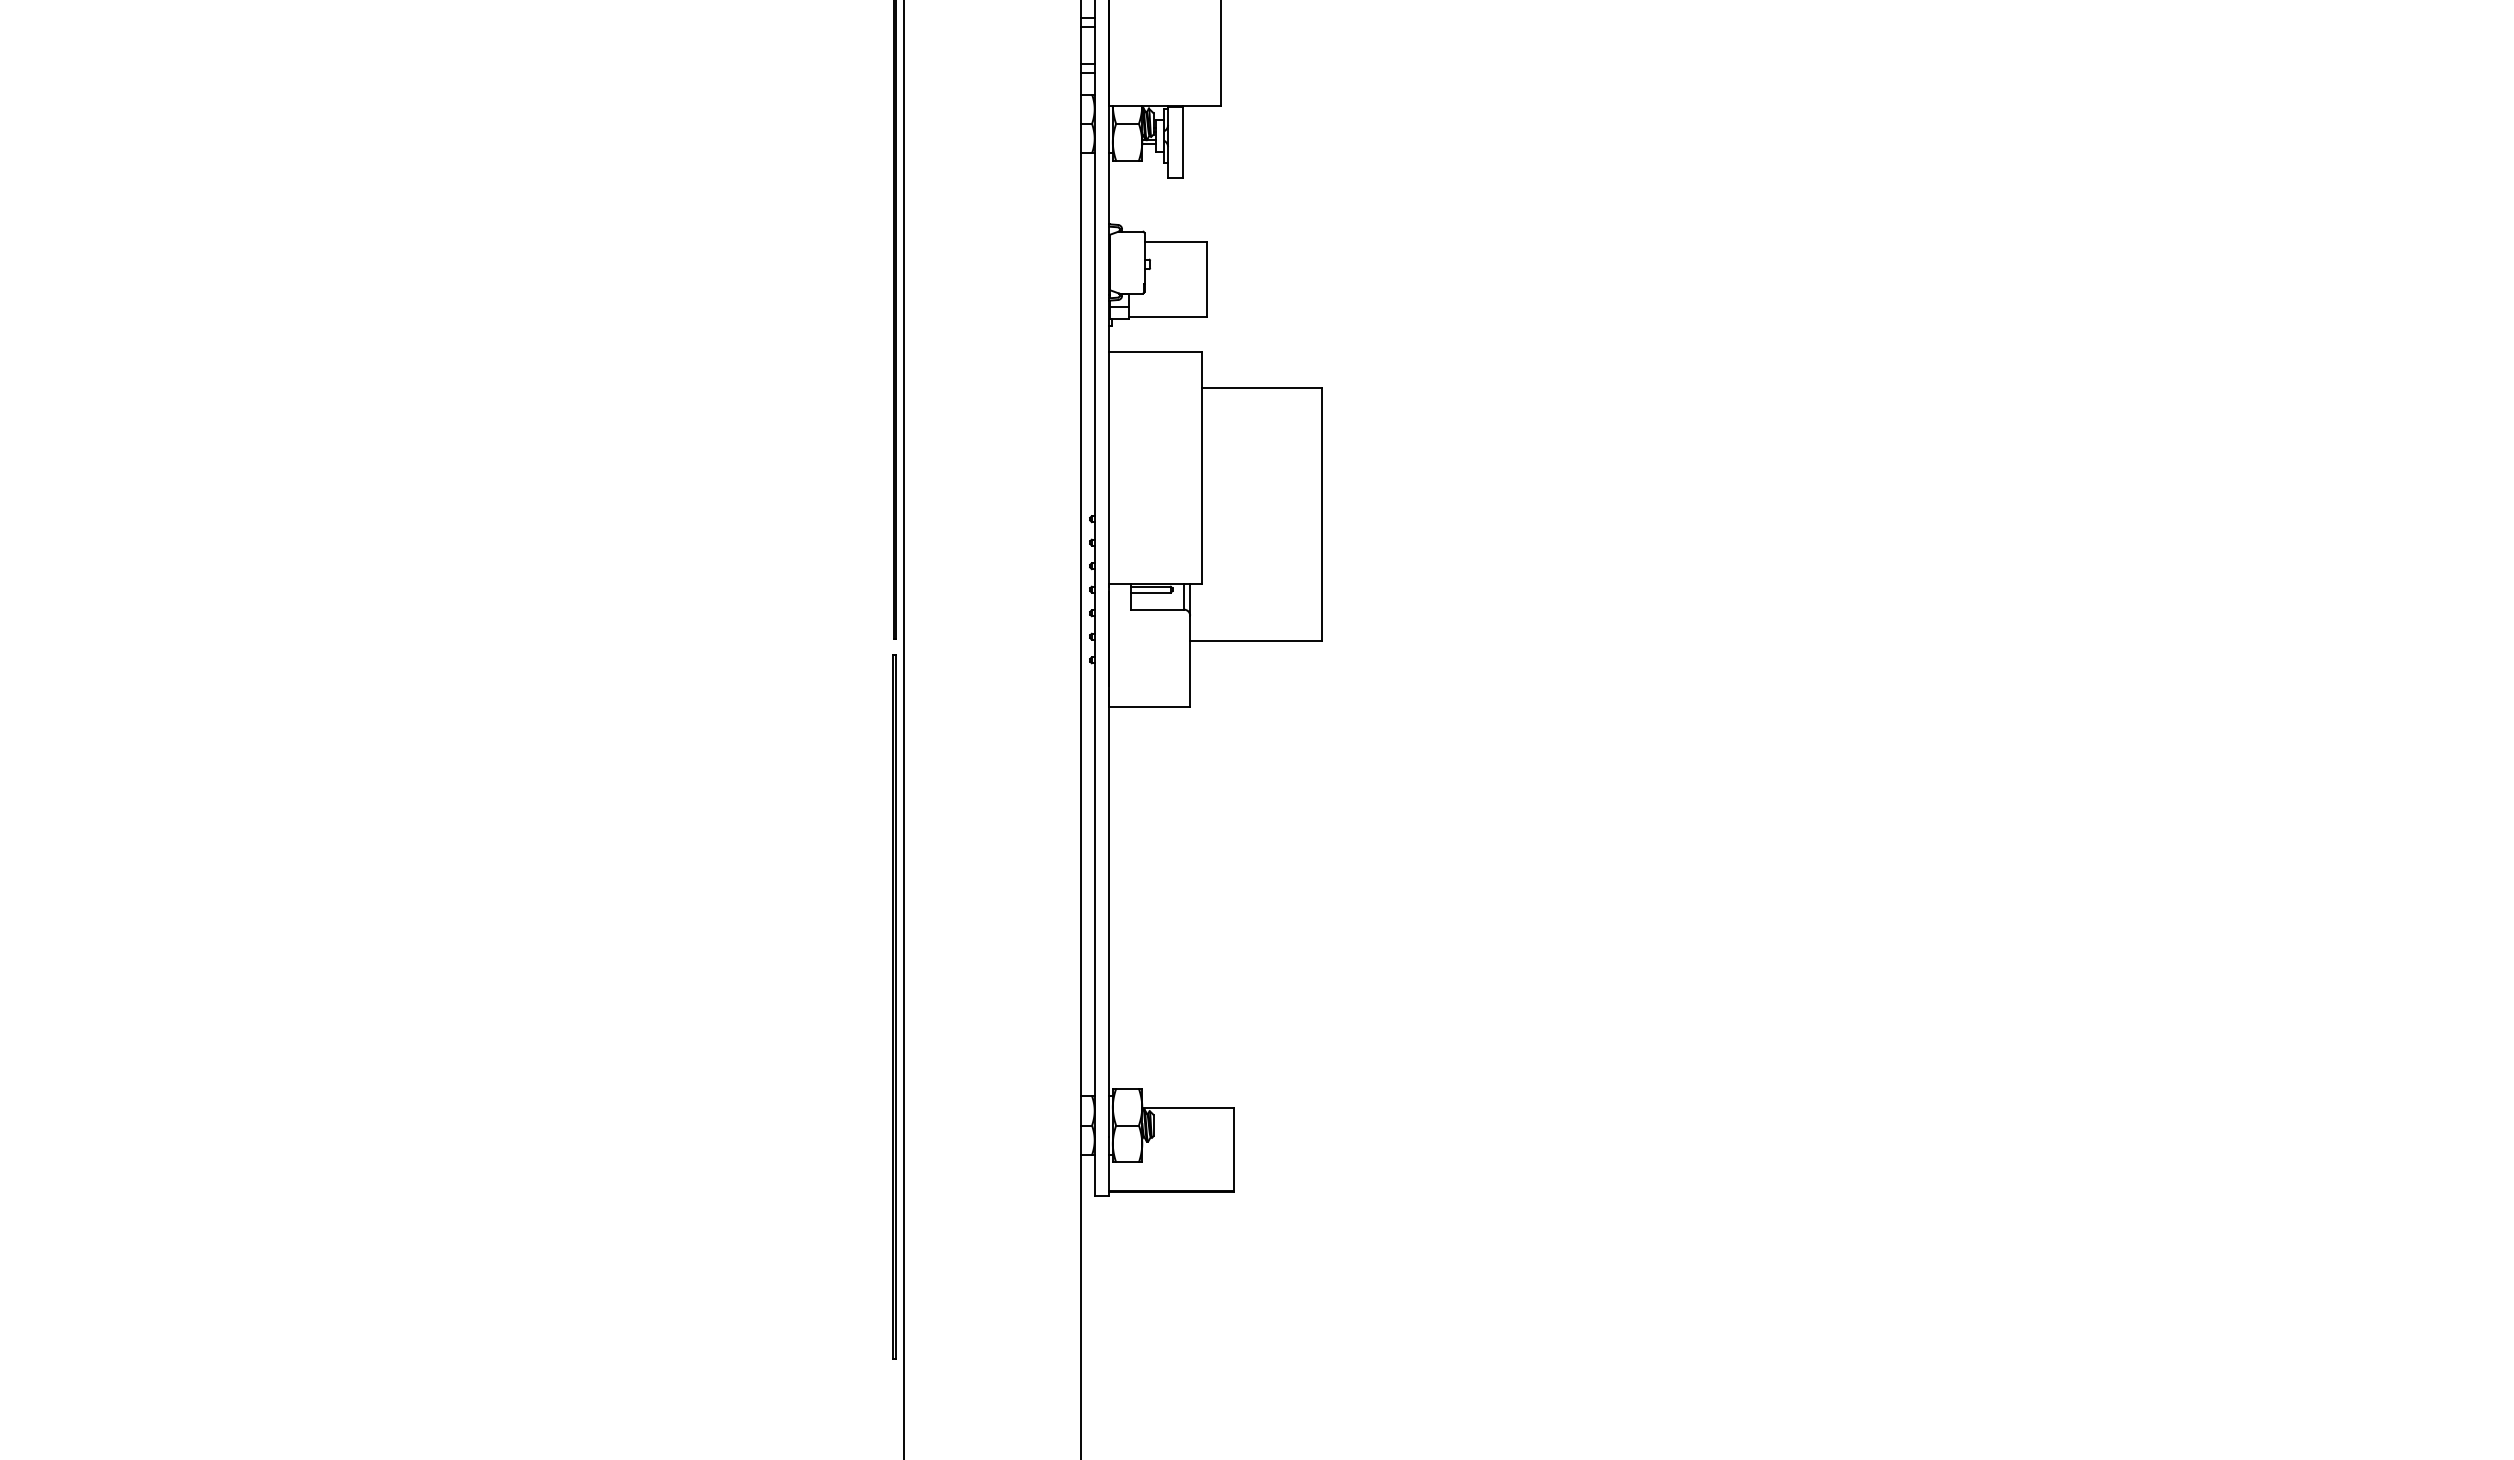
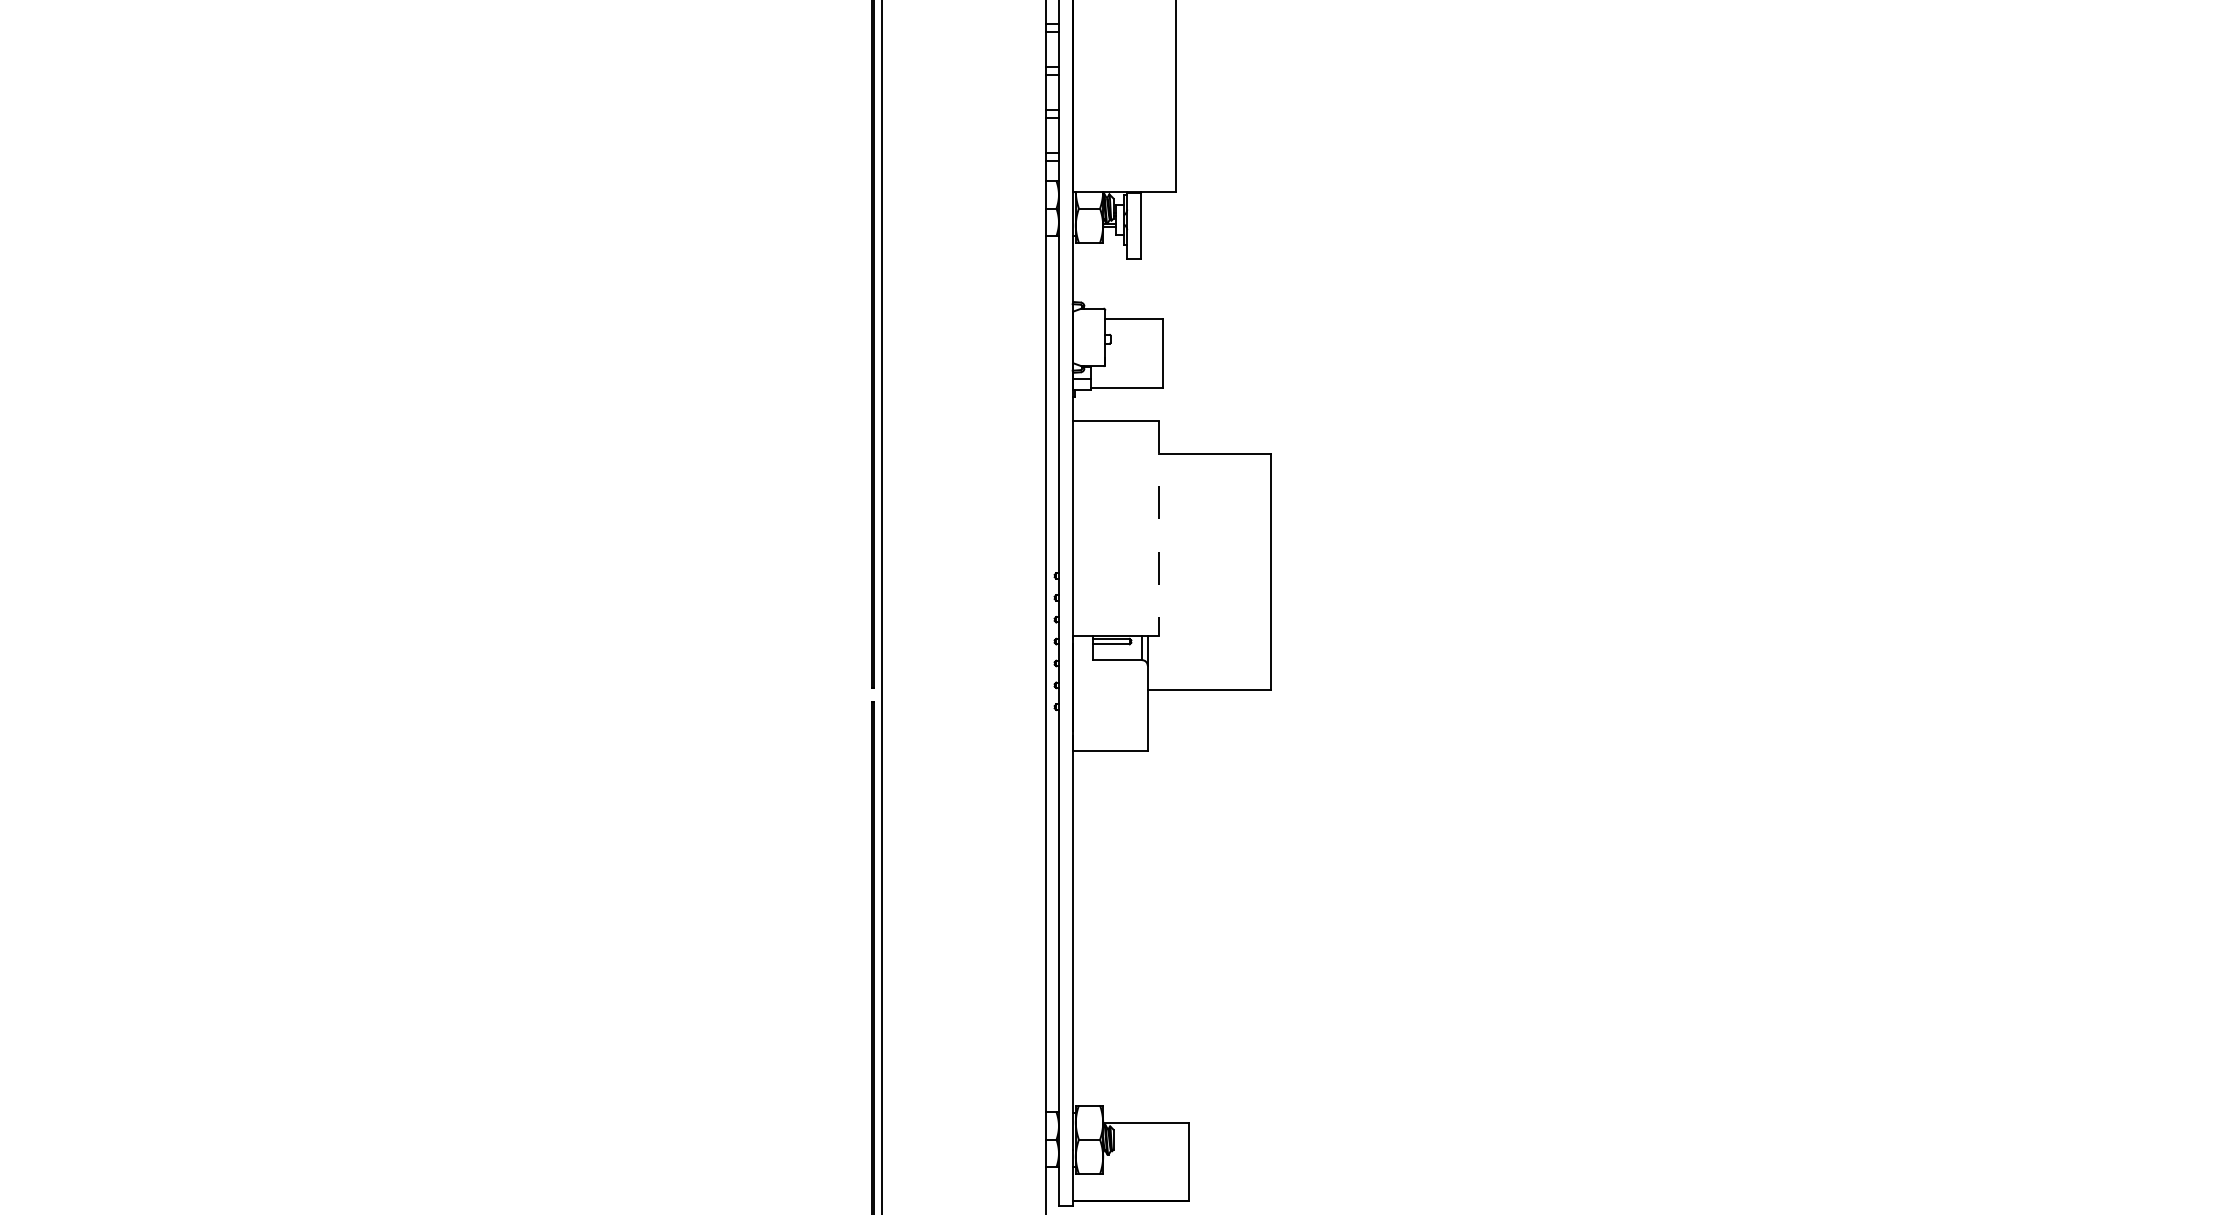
line: (1201, 467) -> (1158, 528), solid -> dashed

